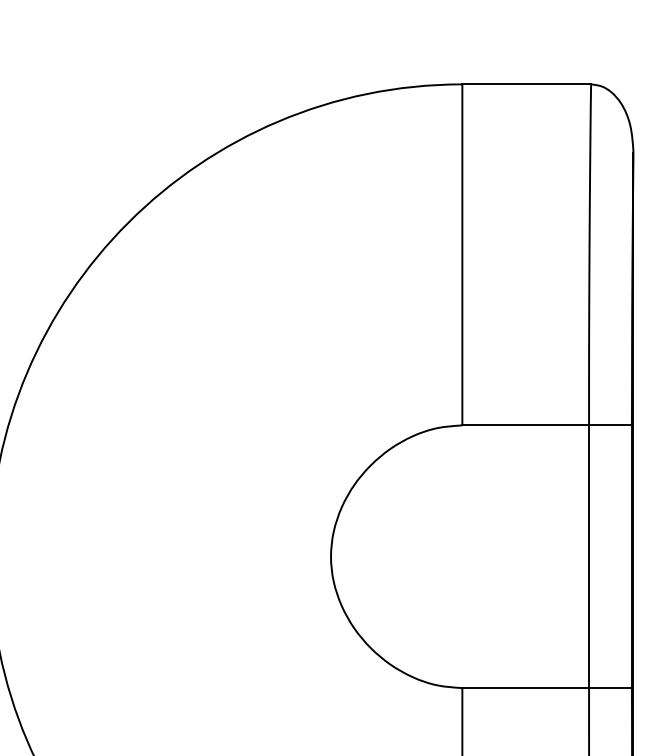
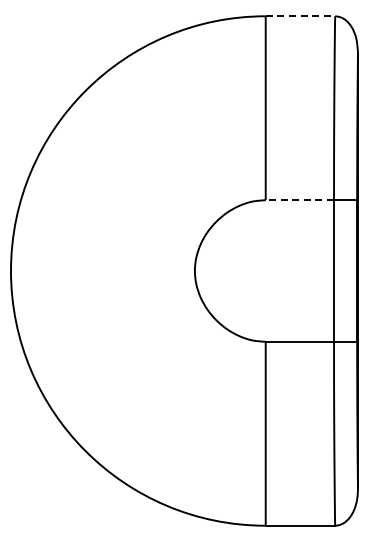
line: (526, 84) -> (300, 16), solid -> dashed
line: (525, 425) -> (299, 200), solid -> dashed

